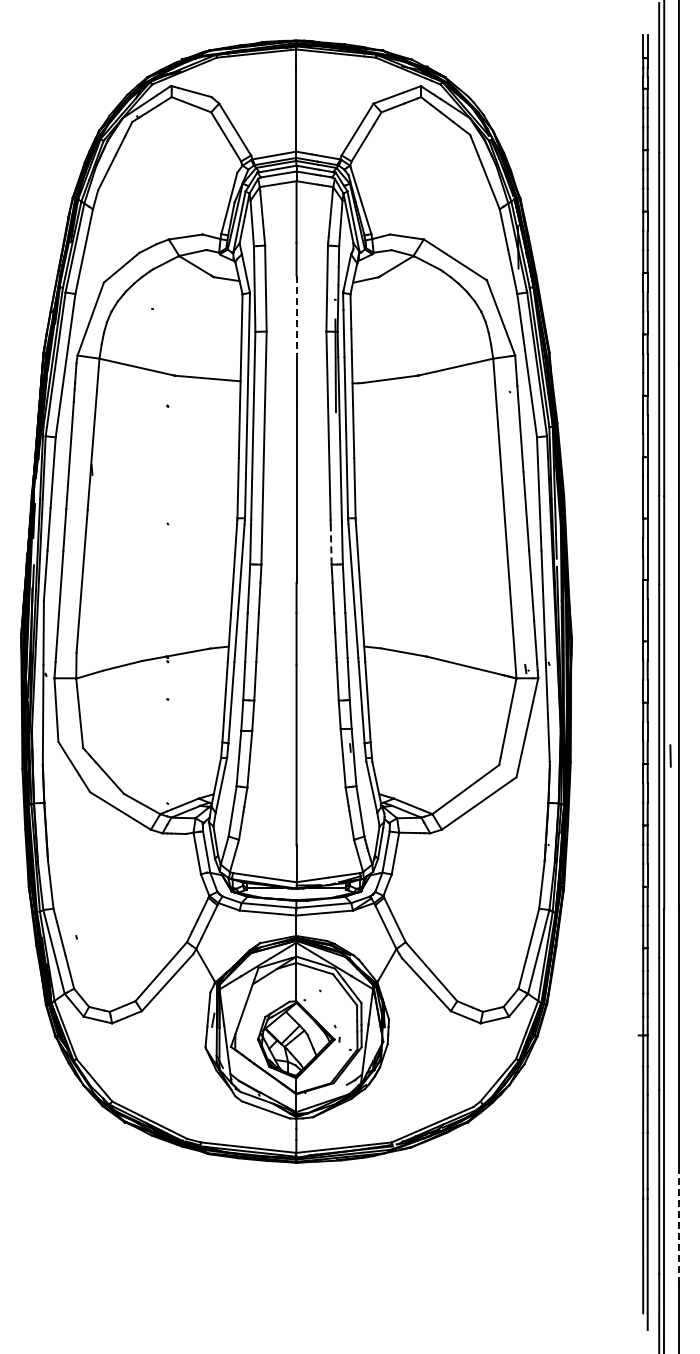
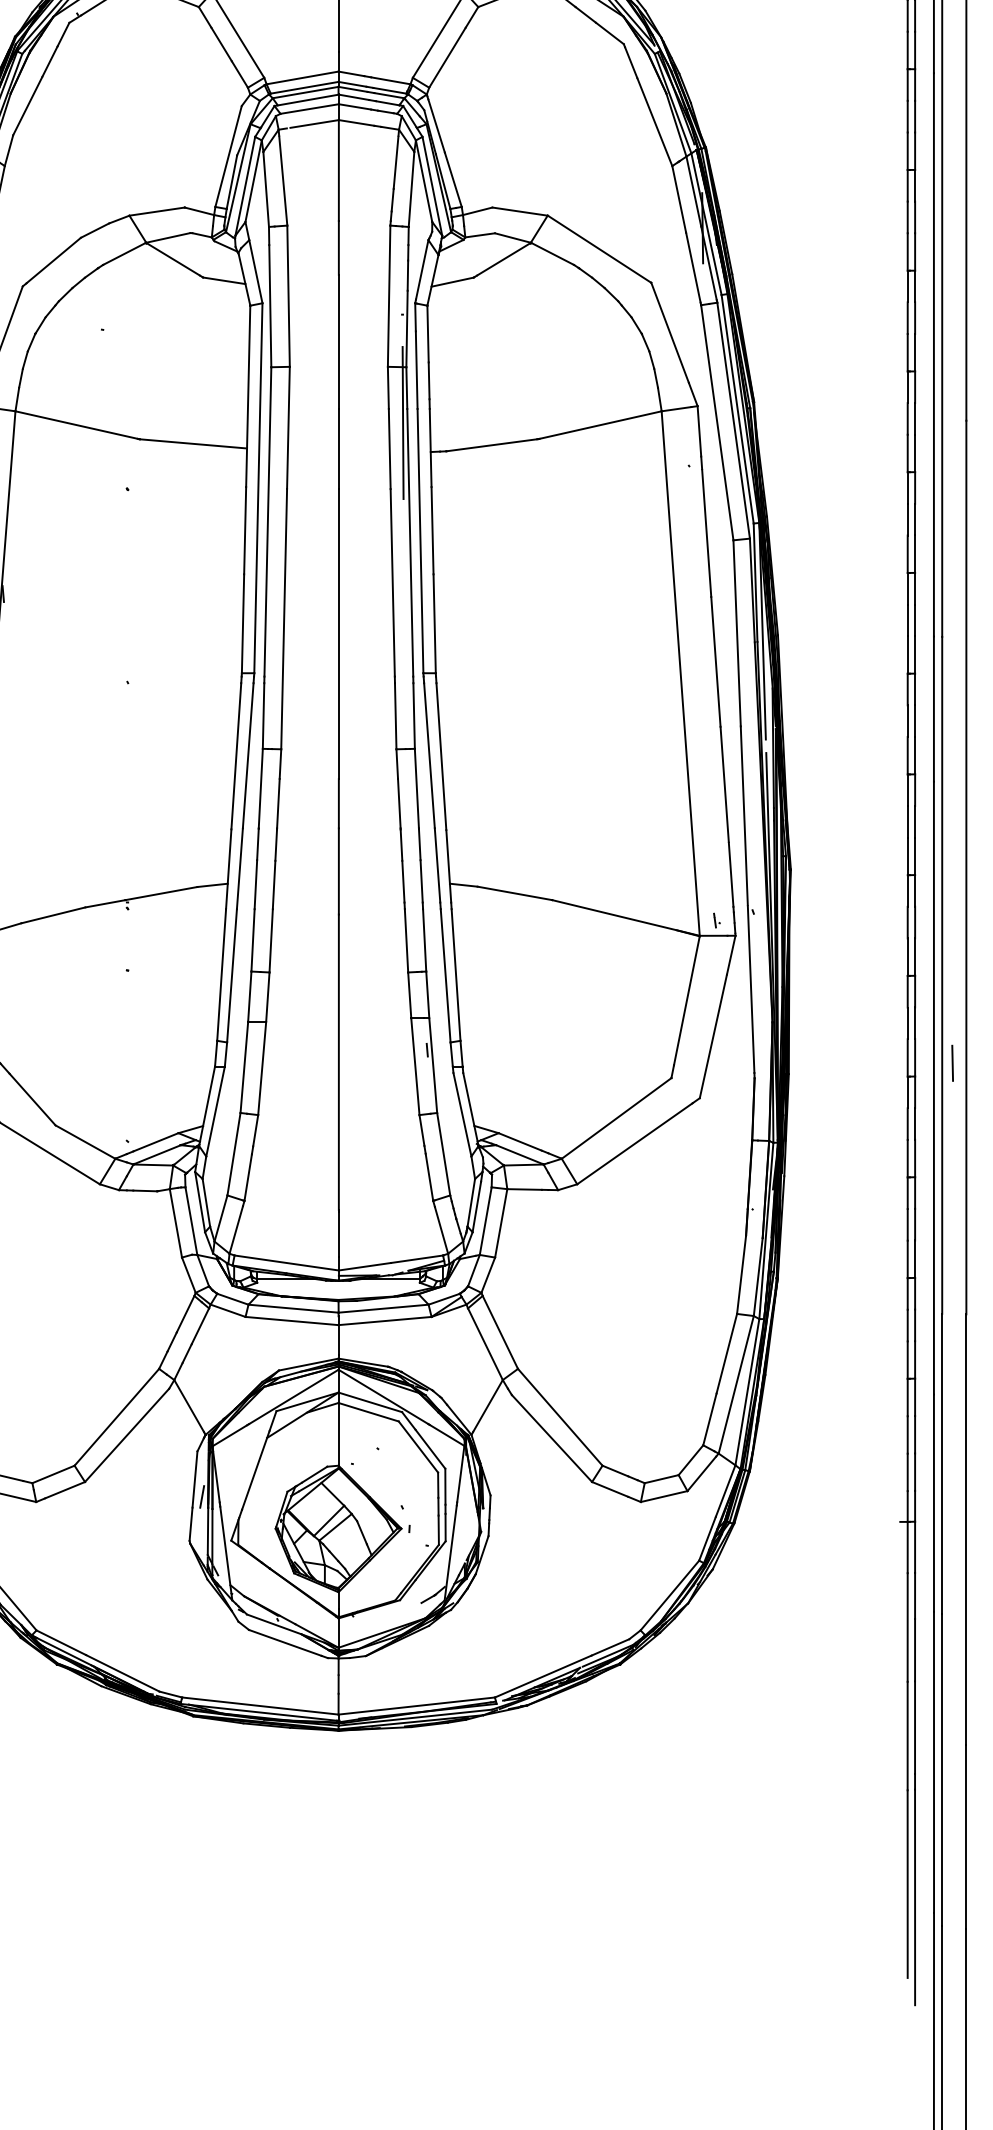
line: (296, 316) -> (338, 342), dashed -> solid
line: (331, 545) -> (396, 717), dashed -> solid
line: (678, 1227) -> (965, 1837), dashed -> solid

